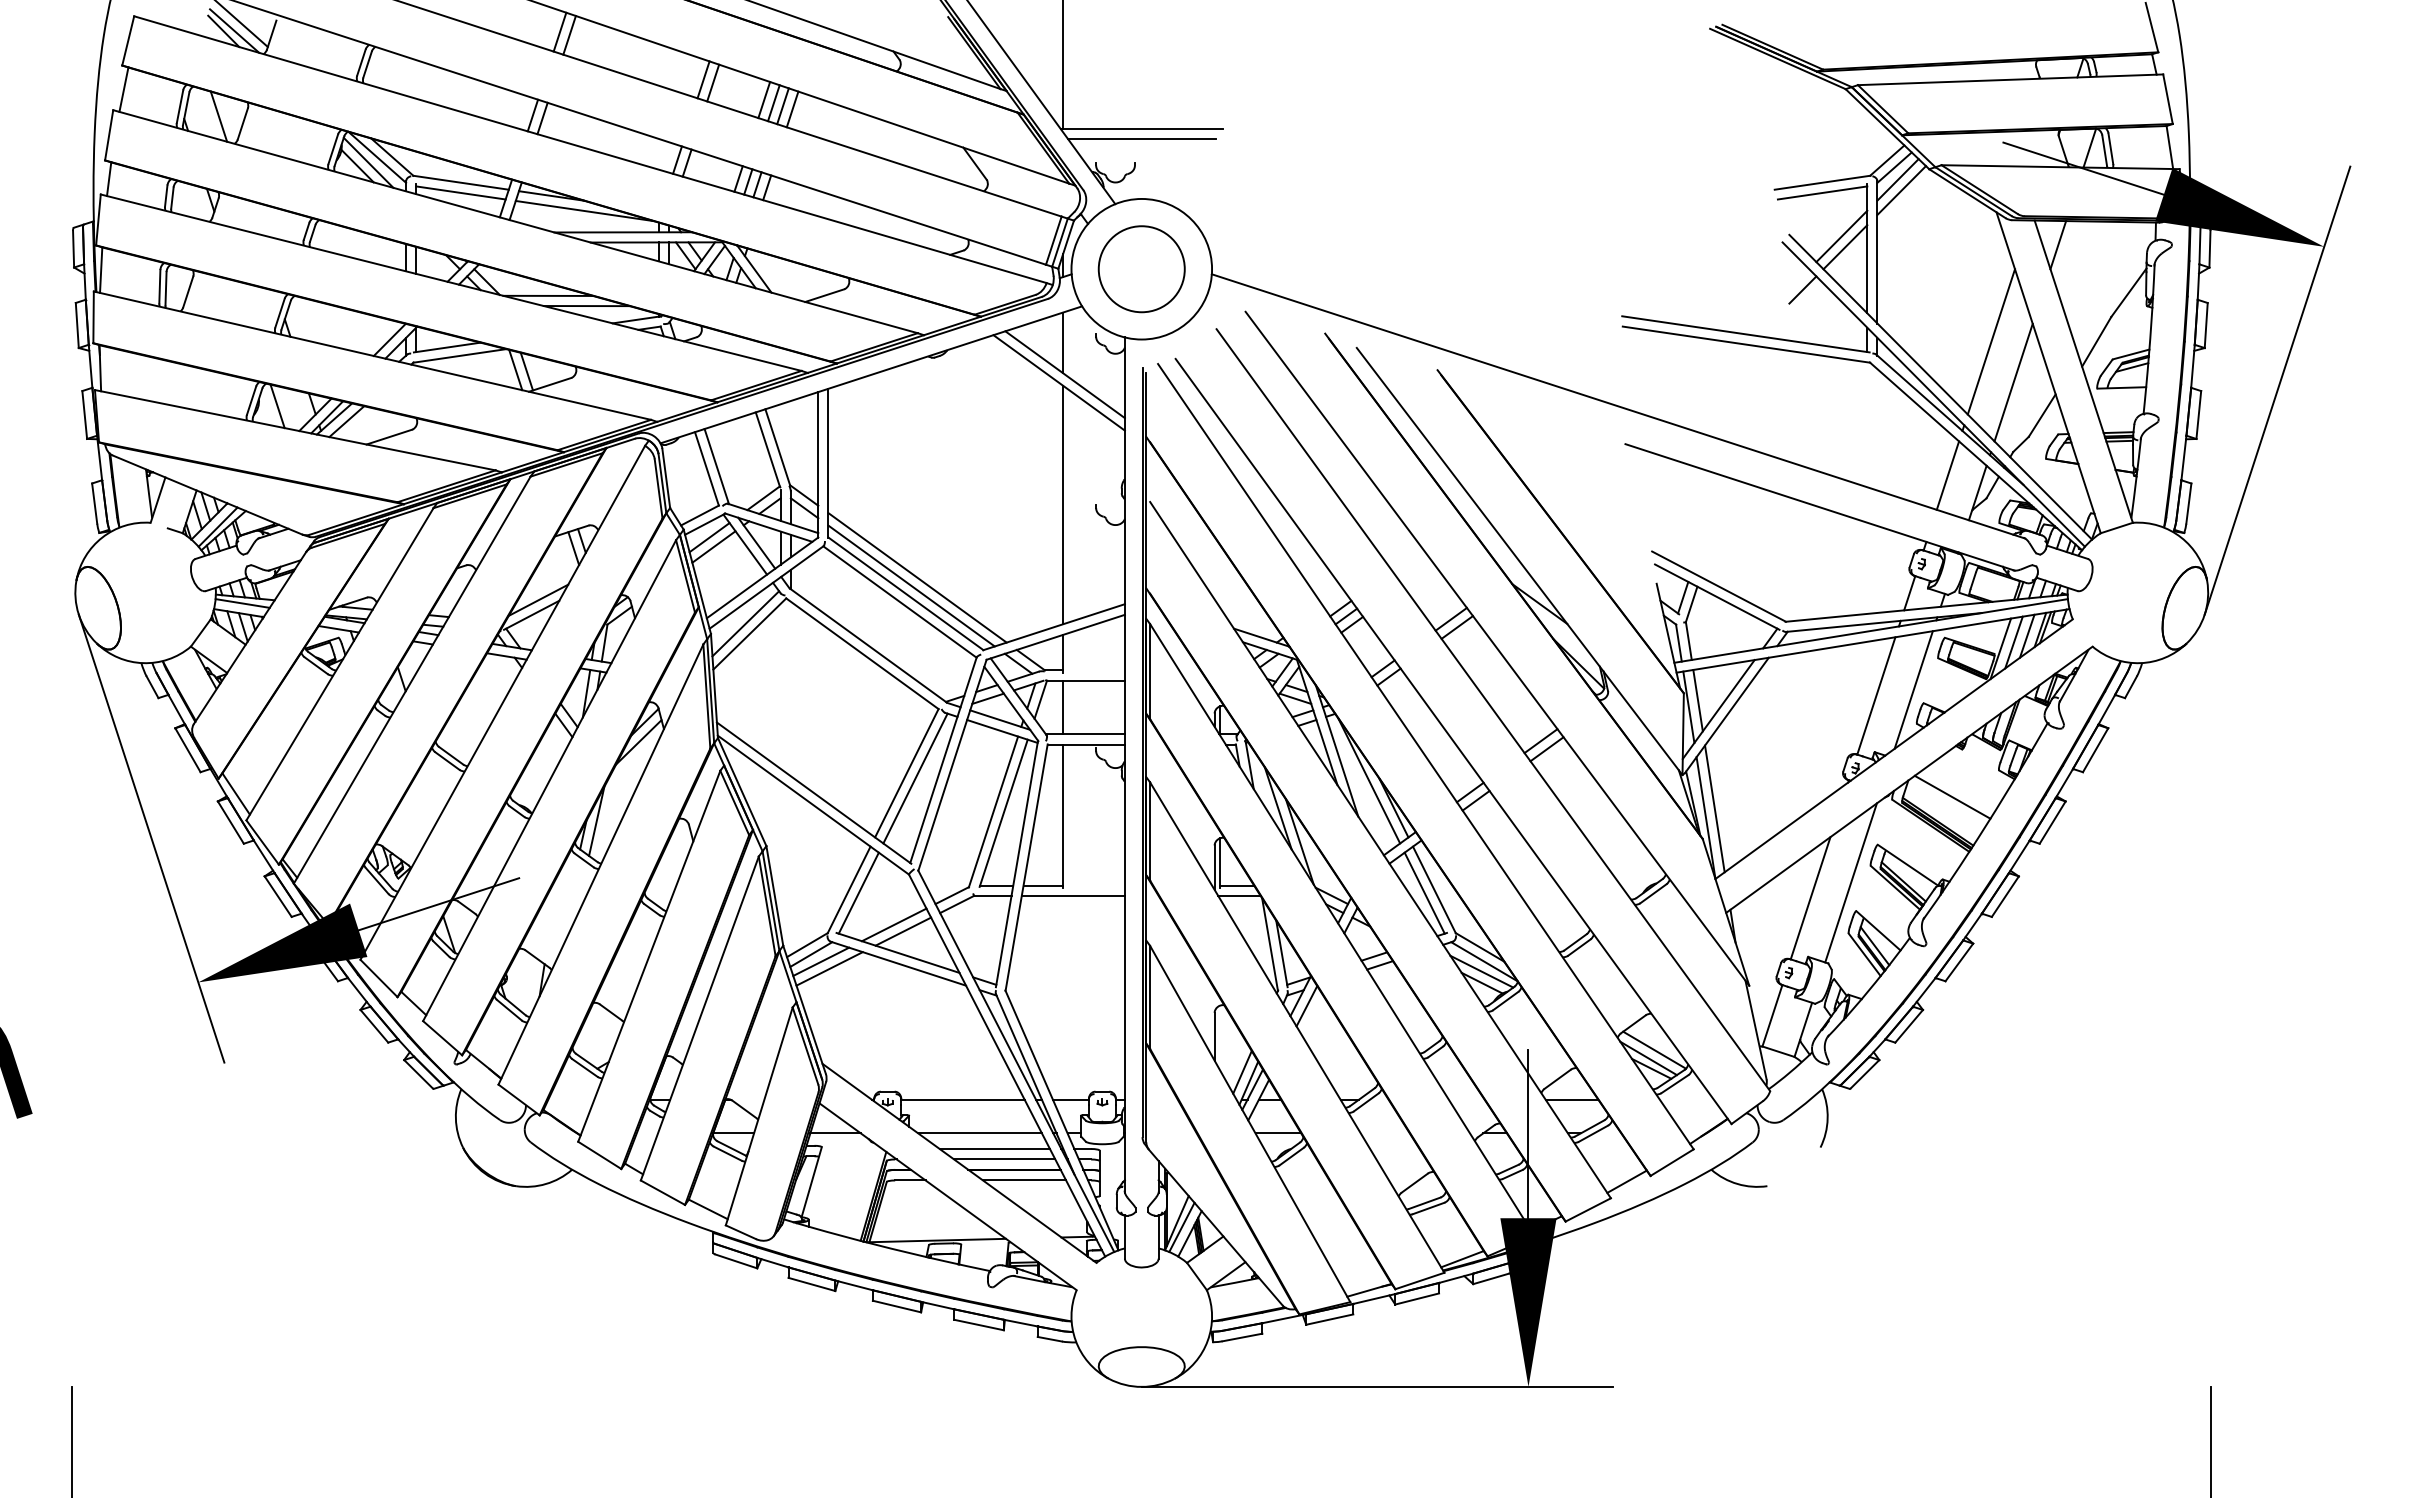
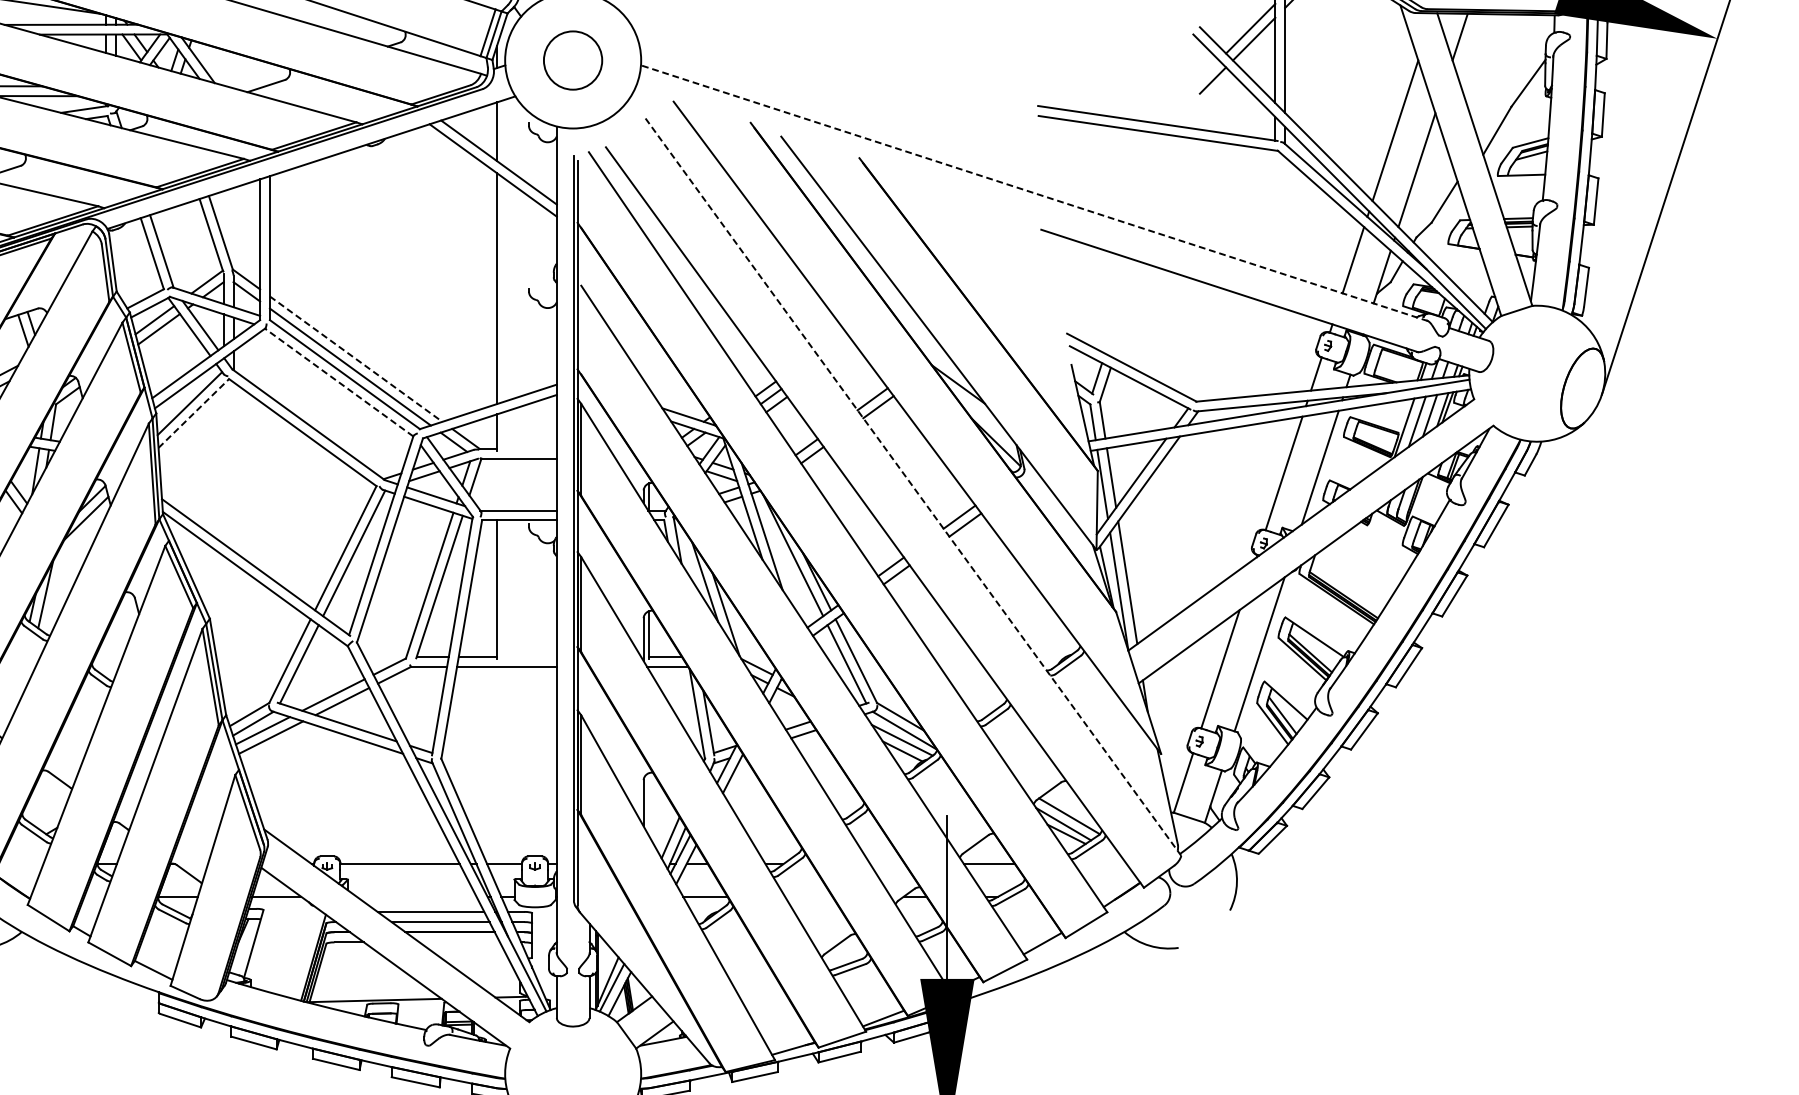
circle: (1141, 269) -> (572, 60), size x0.7
line: (1618, 406) -> (1034, 193), solid -> dashed
line: (917, 578) -> (356, 359), solid -> dashed
line: (900, 602) -> (339, 383), solid -> dashed
line: (749, 634) -> (193, 413), solid -> dashed
line: (1063, 707) -> (497, 484), removed
line: (1493, 710) -> (913, 487), solid -> dashed
line: (1952, 796) -> (1357, 570), removed
line: (979, 1133) -> (416, 896), removed
line: (1024, 1180) -> (459, 942), removed

